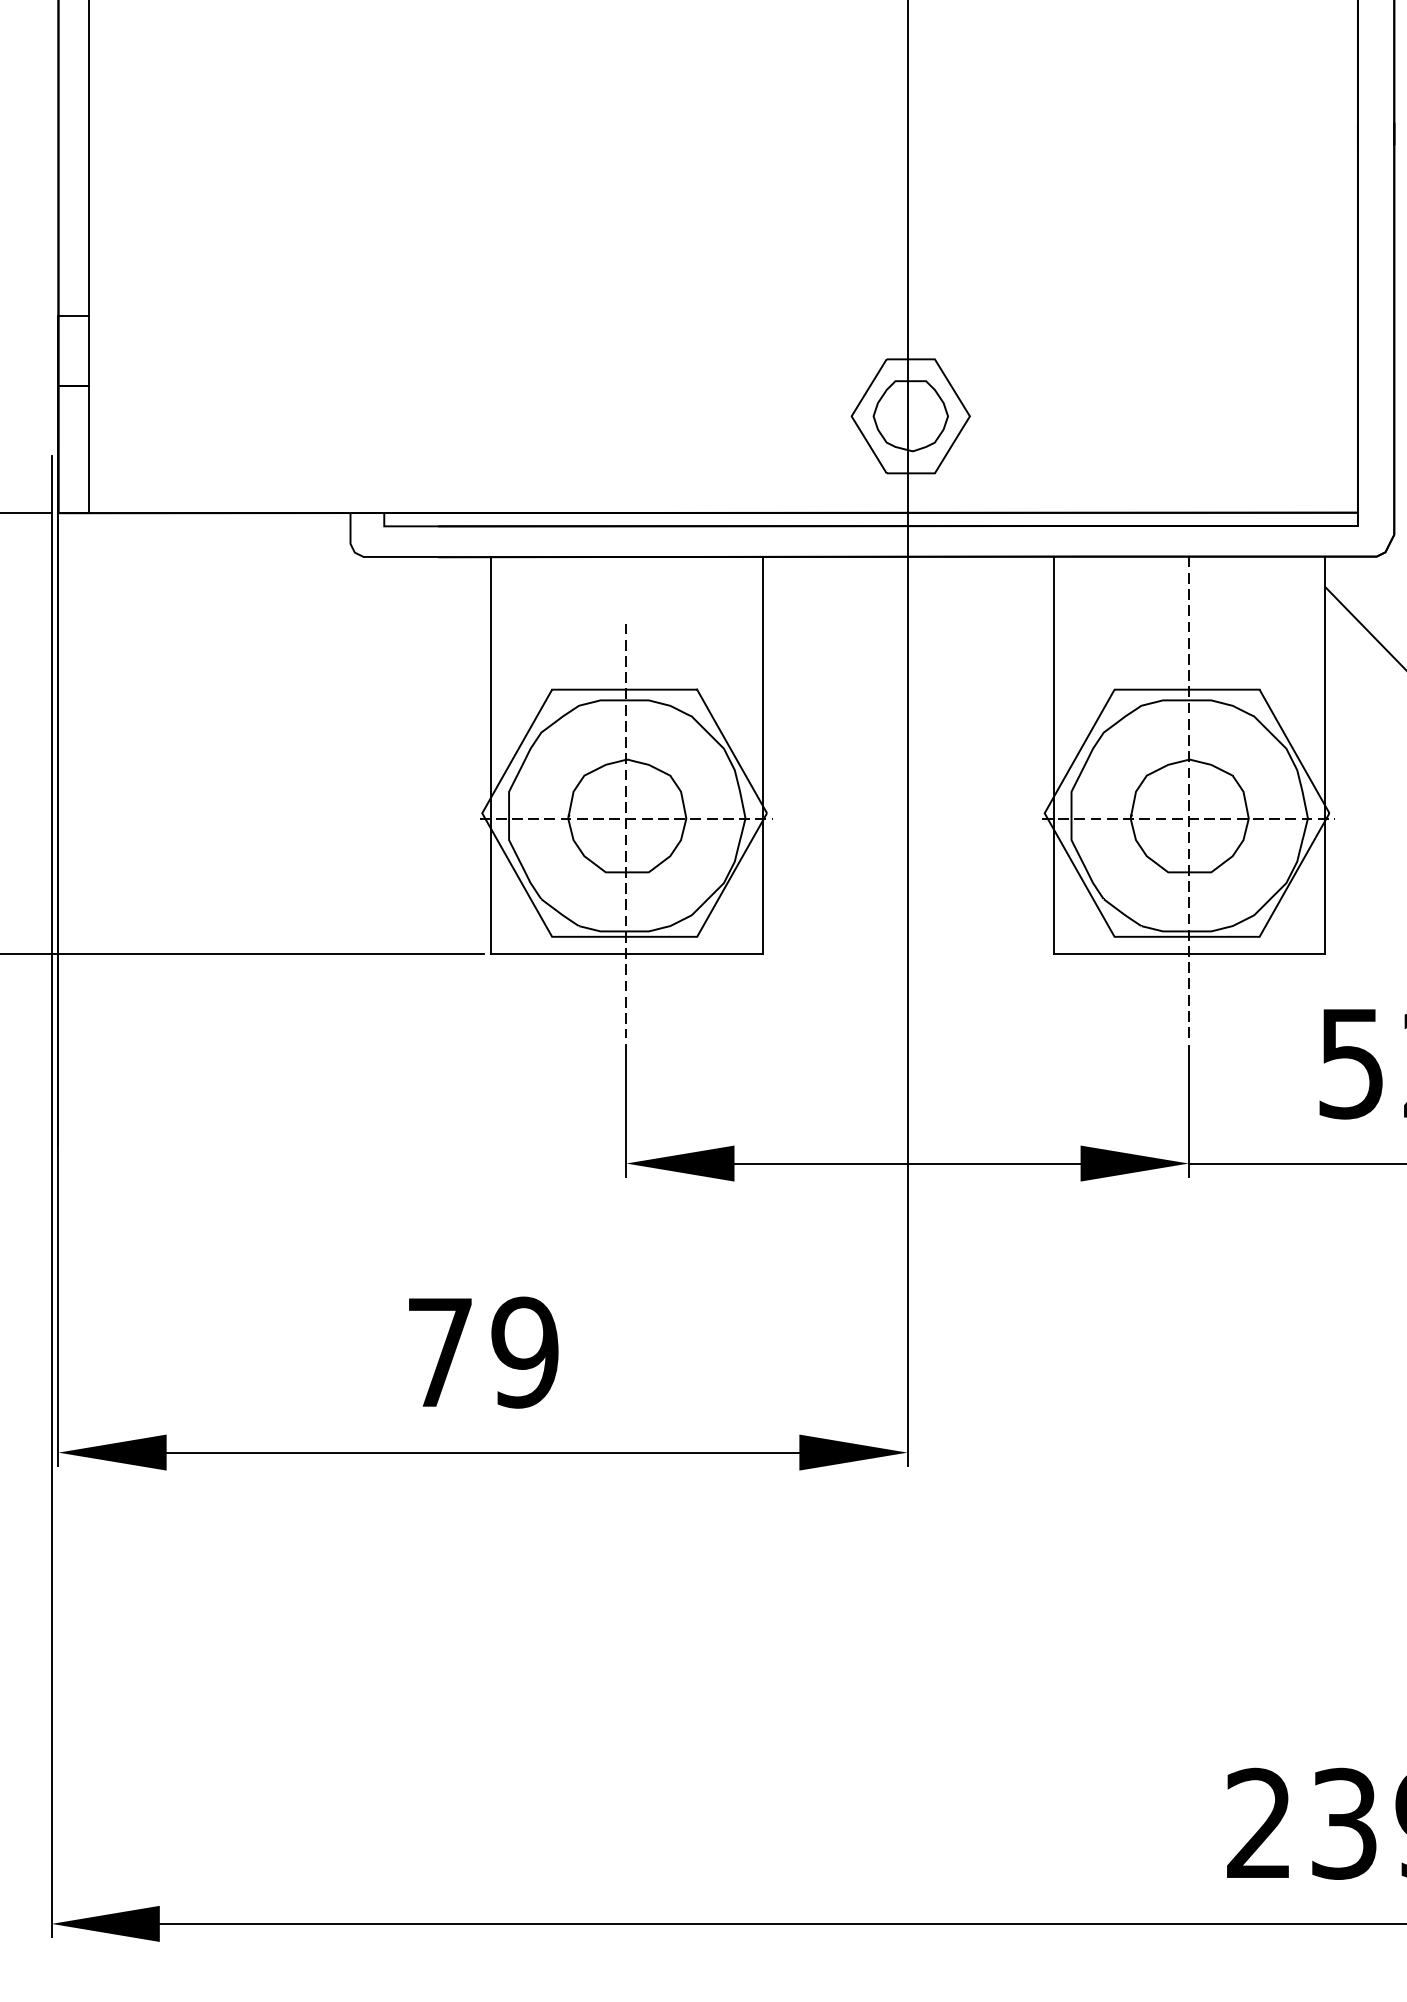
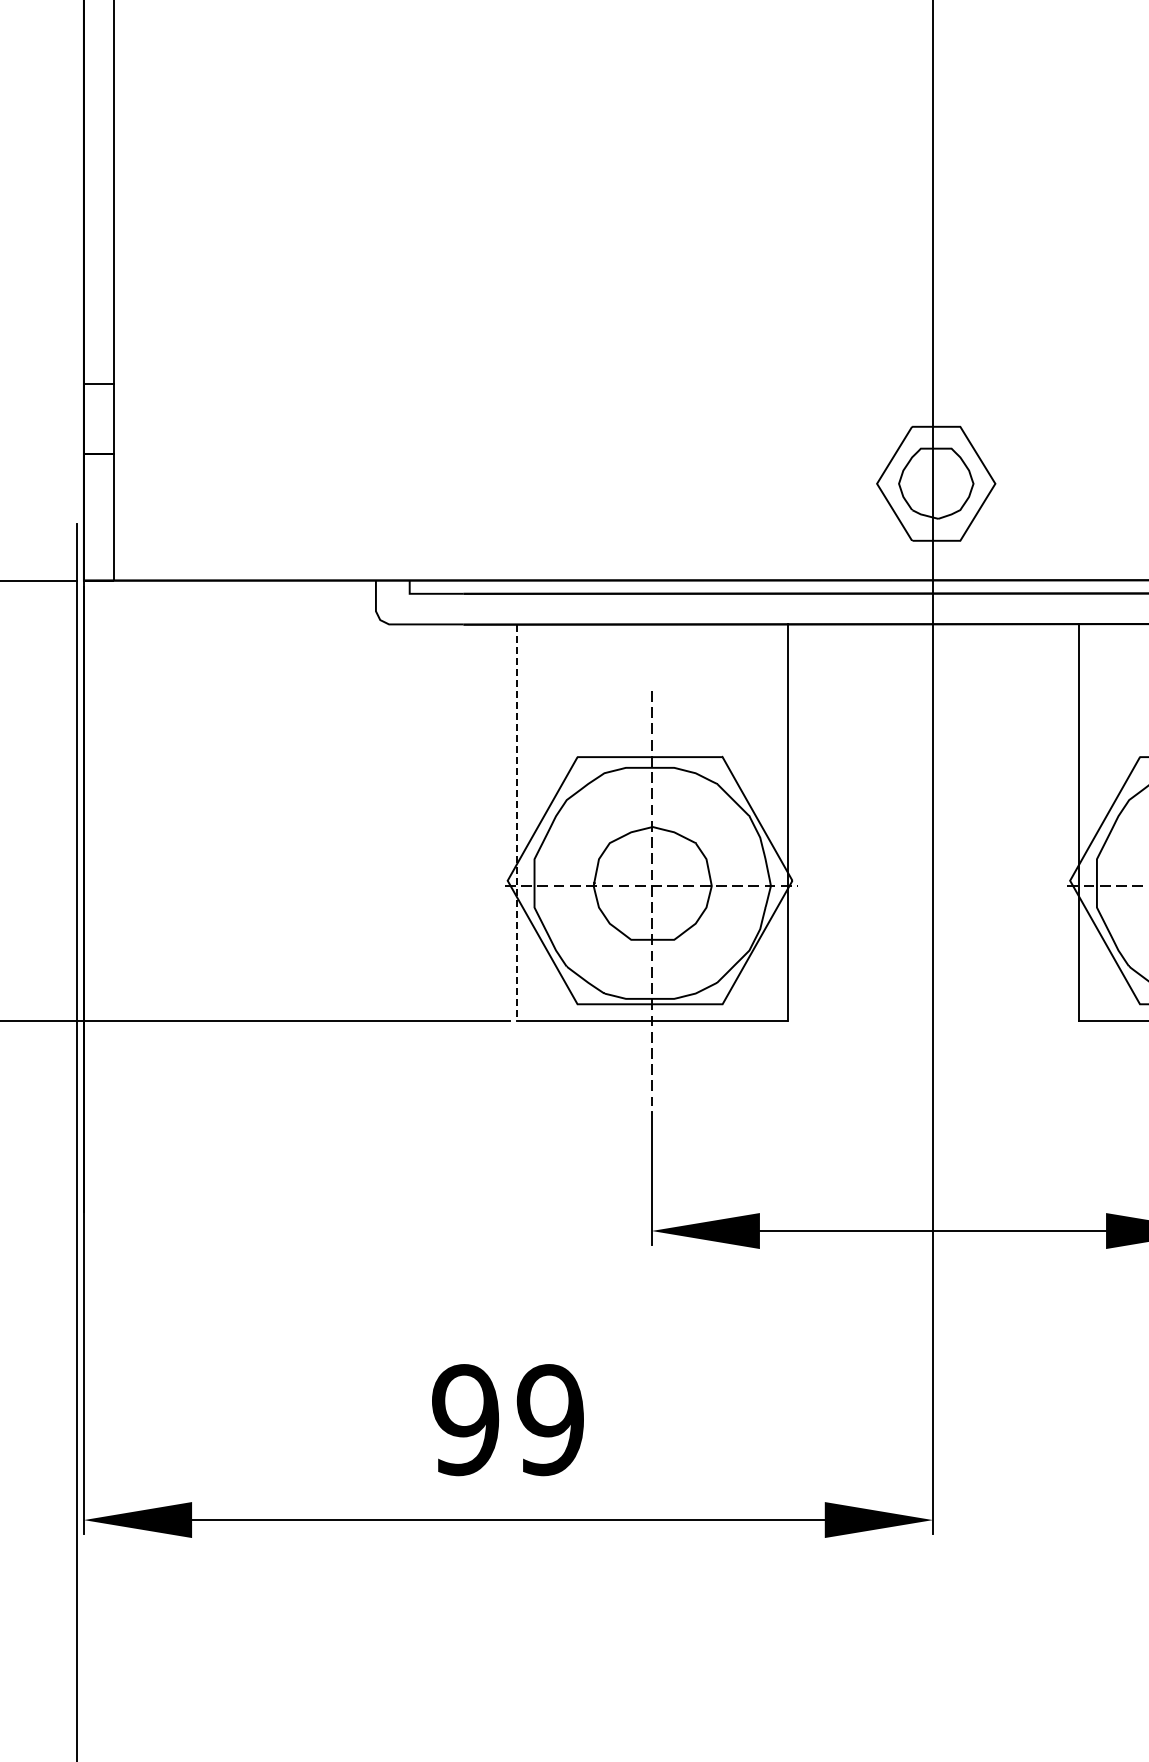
line: (491, 755) -> (516, 822), solid -> dashed
text: (439, 1352) -> (464, 1419), 79 -> 99

